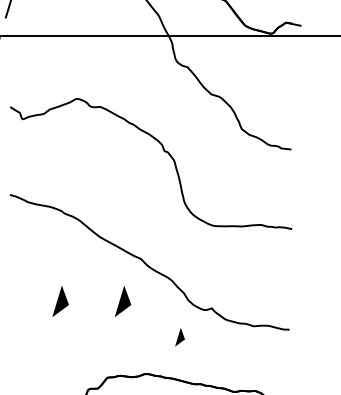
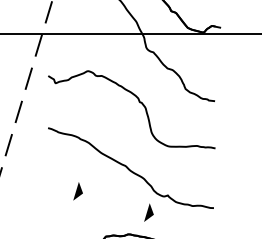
part: (121, 301) -> (114, 191), removed
part: (179, 337) -> (148, 212), size x1.67

